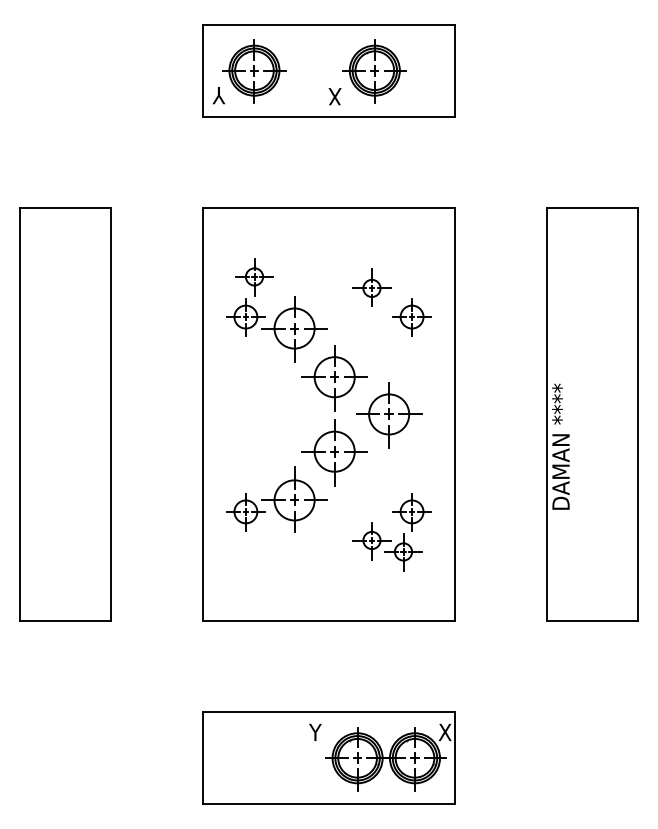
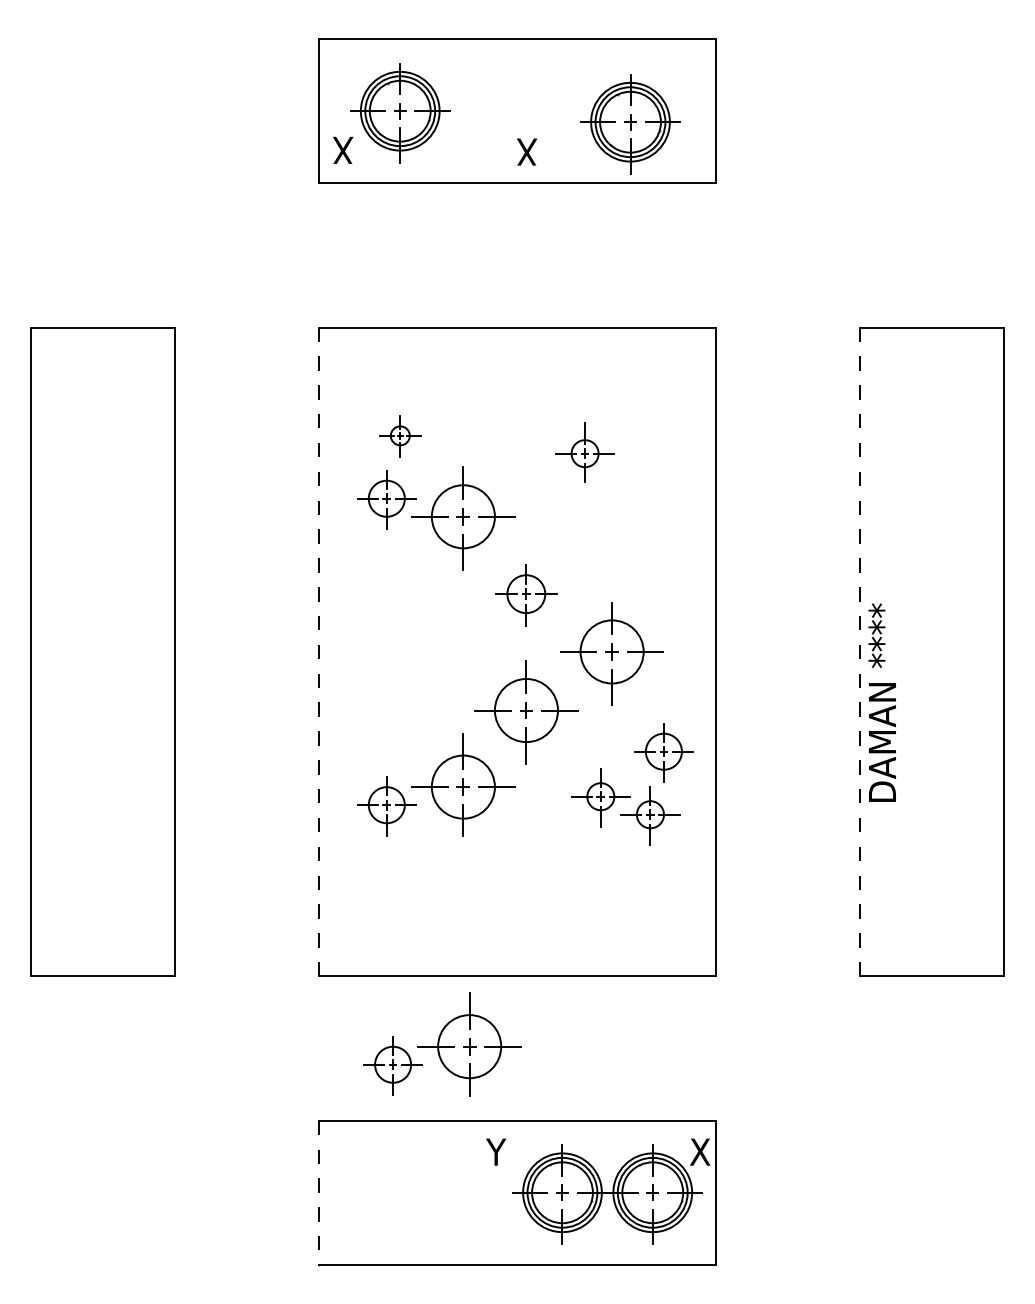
part: (374, 71) -> (629, 123), moved
text: (218, 95) -> (343, 150), Y -> X
part: (254, 277) -> (400, 436), size x0.7
part: (411, 317) -> (647, 499), removed
part: (334, 378) -> (526, 595), size x0.6
line: (202, 414) -> (318, 652), solid -> dashed
line: (546, 414) -> (859, 652), solid -> dashed
part: (391, 540) -> (631, 796), moved
part: (280, 664) -> (441, 1045), added
line: (202, 758) -> (318, 1193), solid -> dashed

